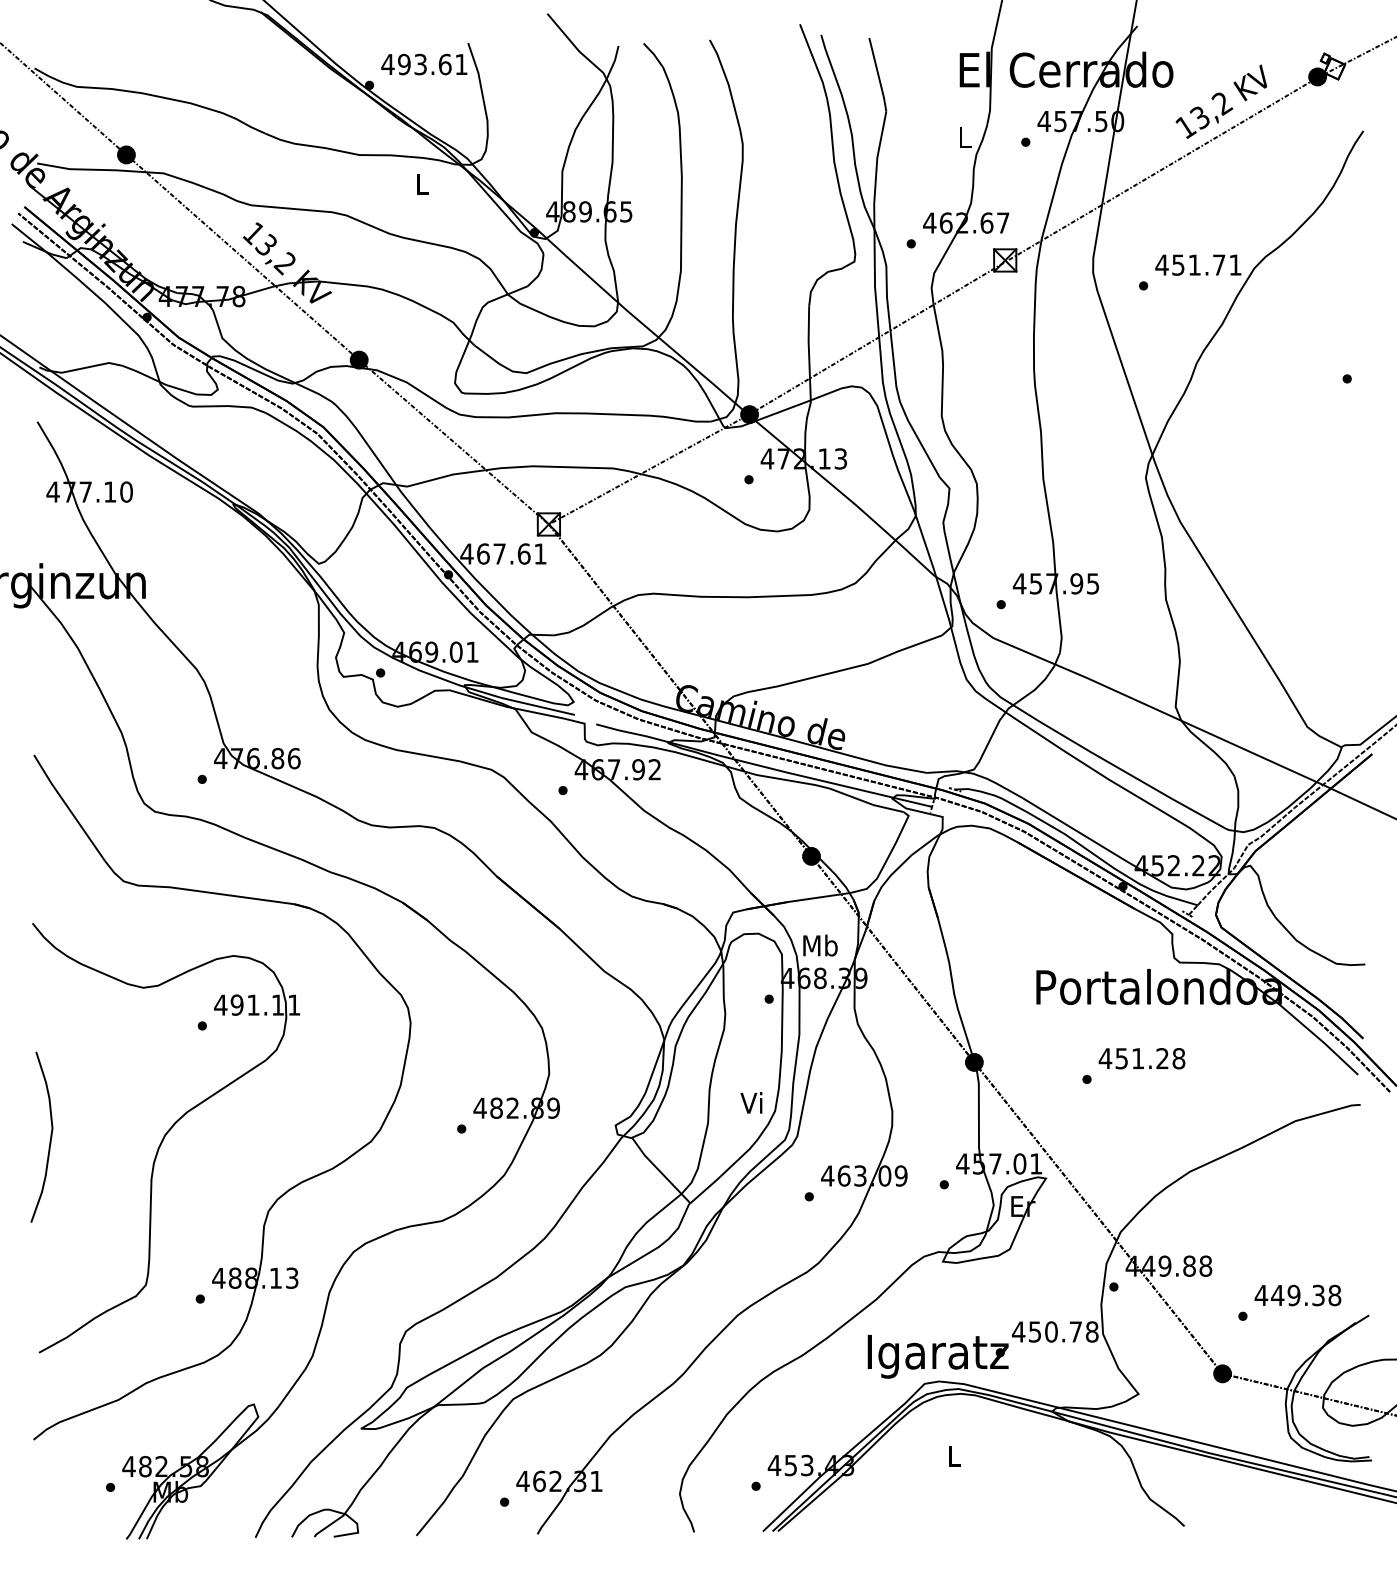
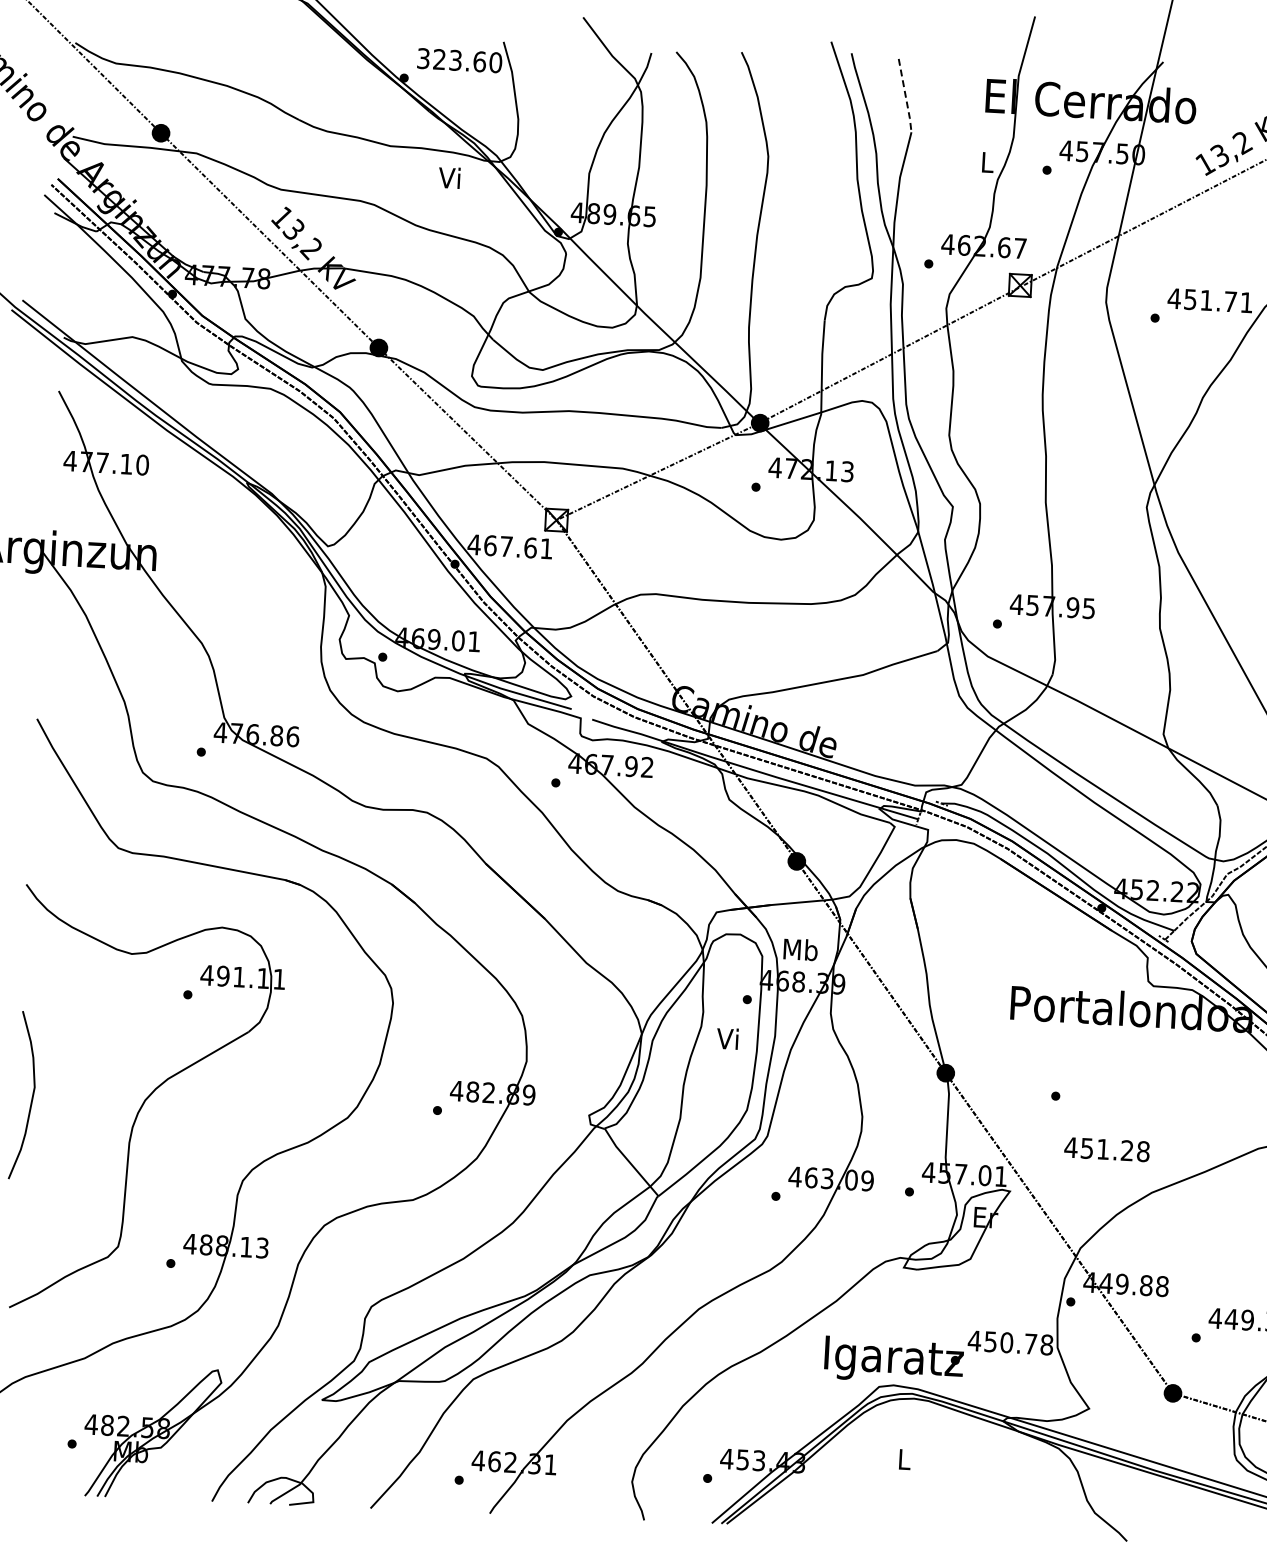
text: (424, 64) -> (459, 60), 493.61 -> 323.60
line: (878, 75) -> (905, 96), solid -> dashed
text: (420, 183) -> (448, 177), L -> Vi
text: (1141, 1058) -> (1106, 1149), moved
text: (751, 1102) -> (727, 1038), moved

